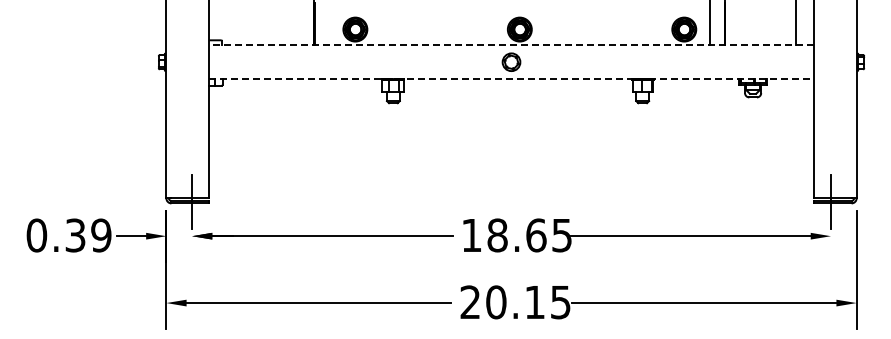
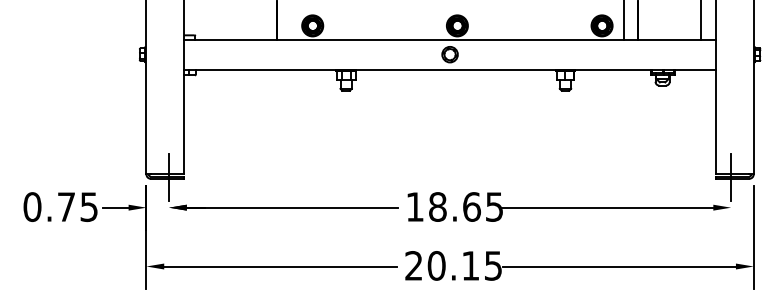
line: (511, 45) -> (450, 39), dashed -> solid
line: (512, 79) -> (450, 69), dashed -> solid
text: (88, 235) -> (77, 207), 0.39 -> 0.75

